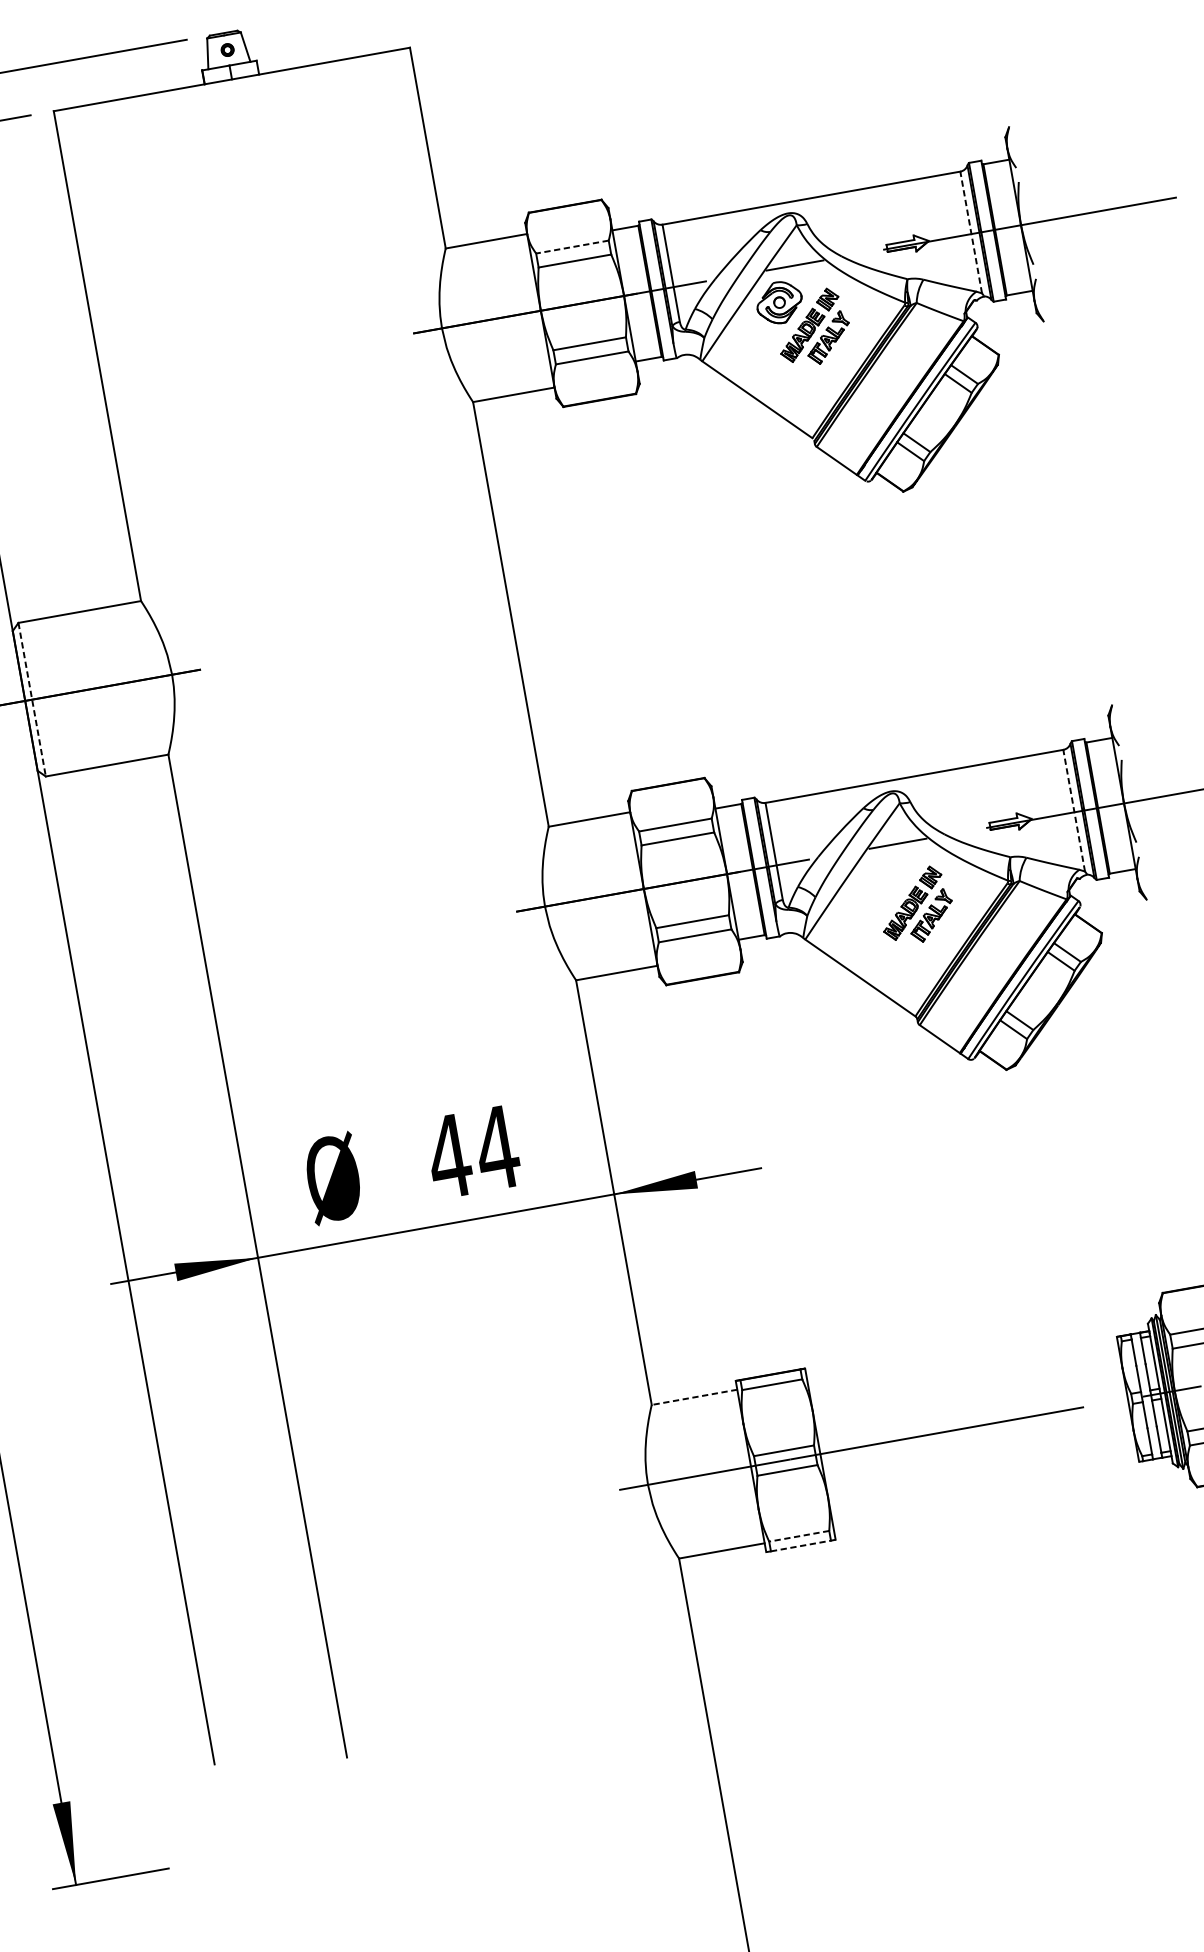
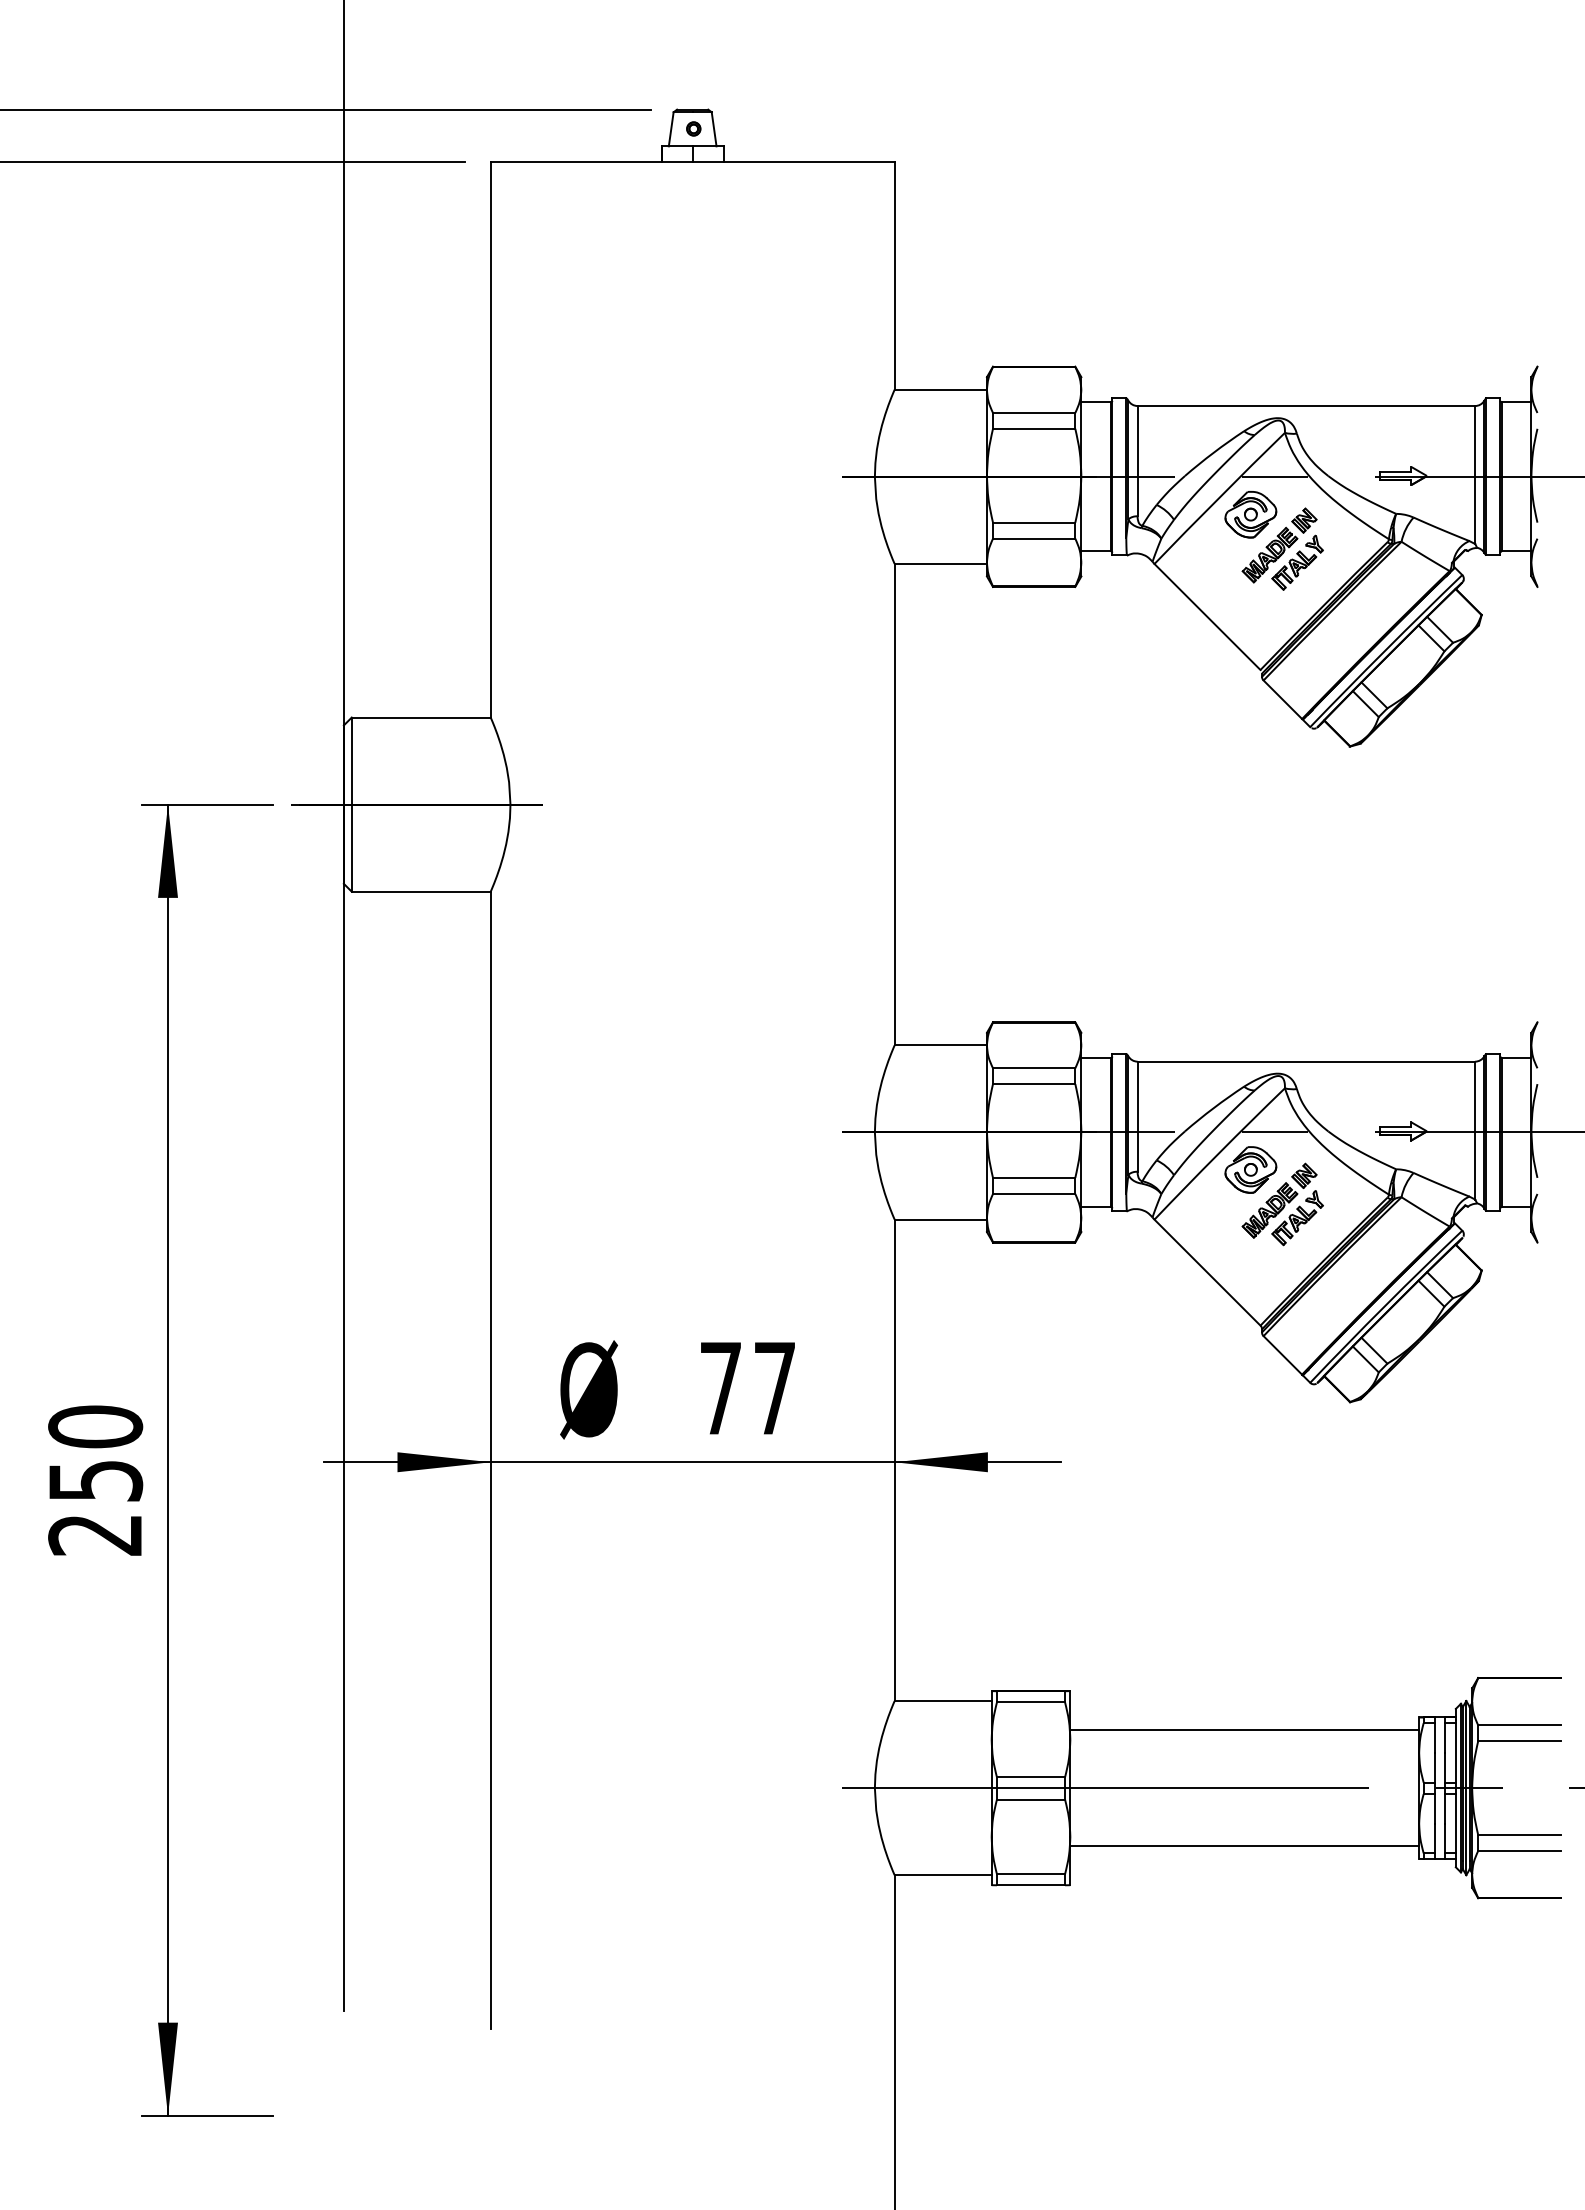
line: (971, 232) -> (1475, 474), dashed -> solid
line: (571, 246) -> (1033, 412), dashed -> solid
line: (32, 700) -> (351, 805), dashed -> solid
line: (1074, 810) -> (1475, 1130), dashed -> solid
part: (882, 880) -> (1250, 1169), added
text: (472, 1152) -> (747, 1388), 44 -> 77
line: (964, 1375) -> (1244, 1730), added
line: (694, 1397) -> (943, 1701), dashed -> solid
line: (982, 1477) -> (1244, 1845), added
line: (798, 1536) -> (1030, 1874), dashed -> solid
line: (801, 1546) -> (1031, 1885), dashed -> solid

